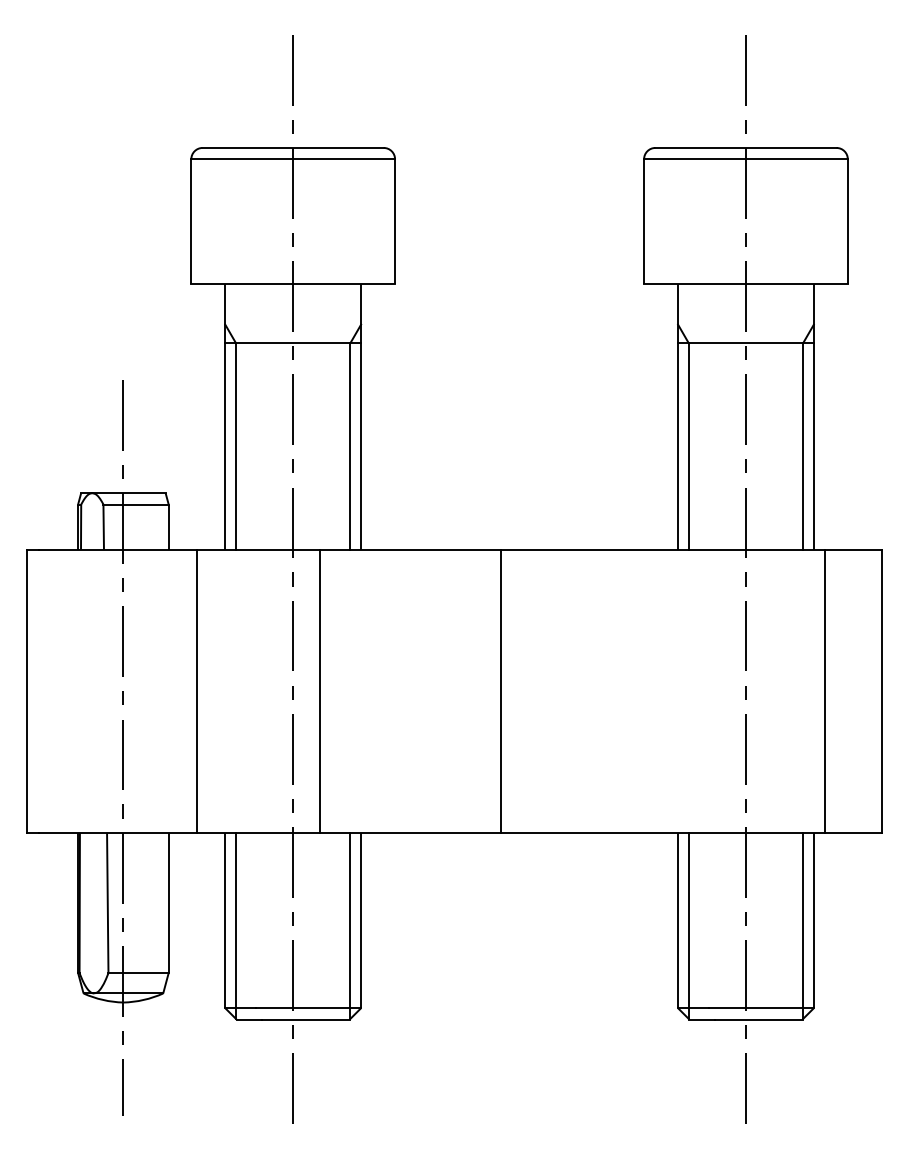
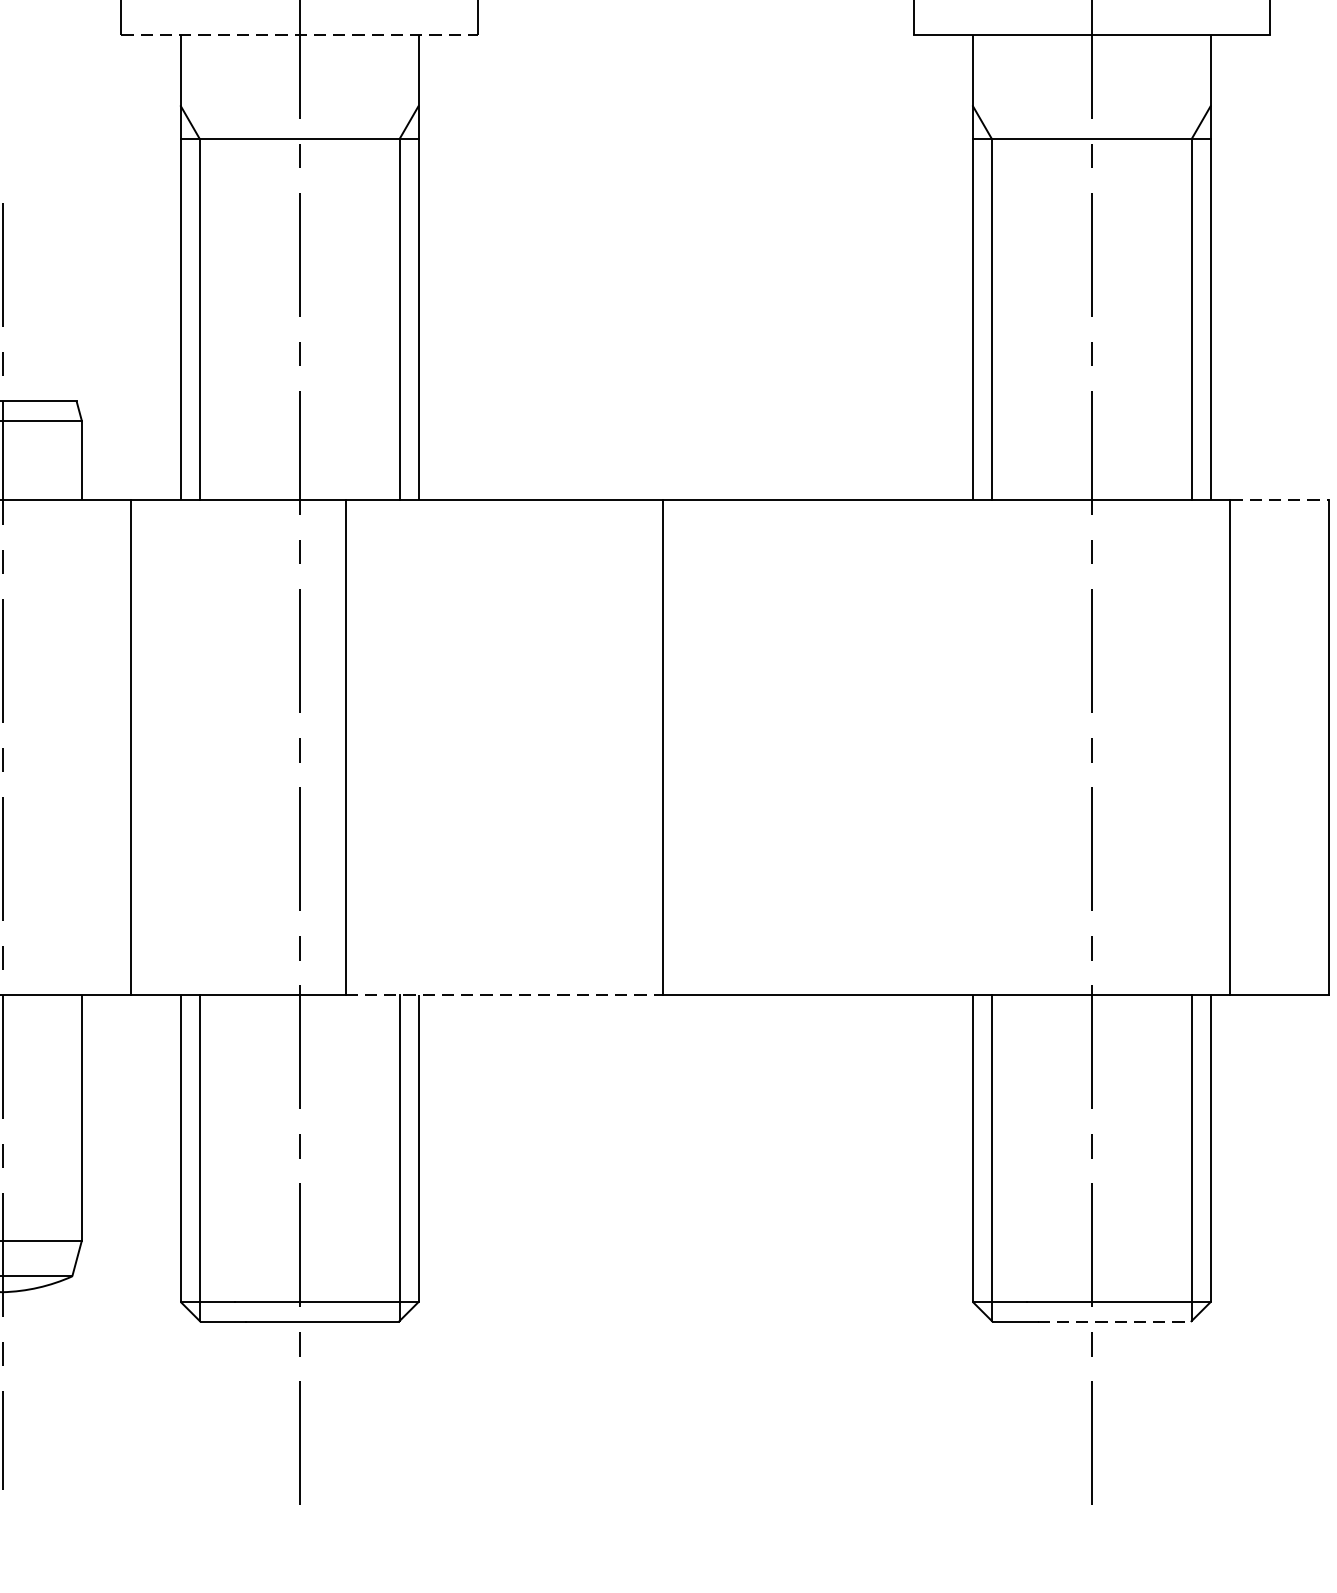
line: (293, 283) -> (300, 34), solid -> dashed
line: (853, 549) -> (1279, 499), solid -> dashed
line: (410, 832) -> (504, 994), solid -> dashed
line: (758, 1019) -> (1113, 1321), solid -> dashed

